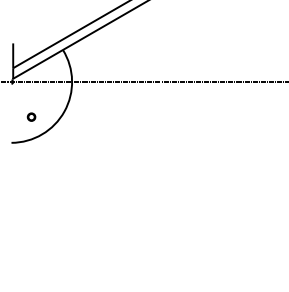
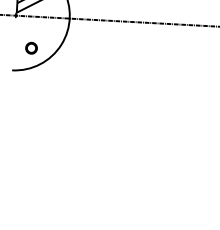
part: (31, 116) -> (31, 47), size x1.6

